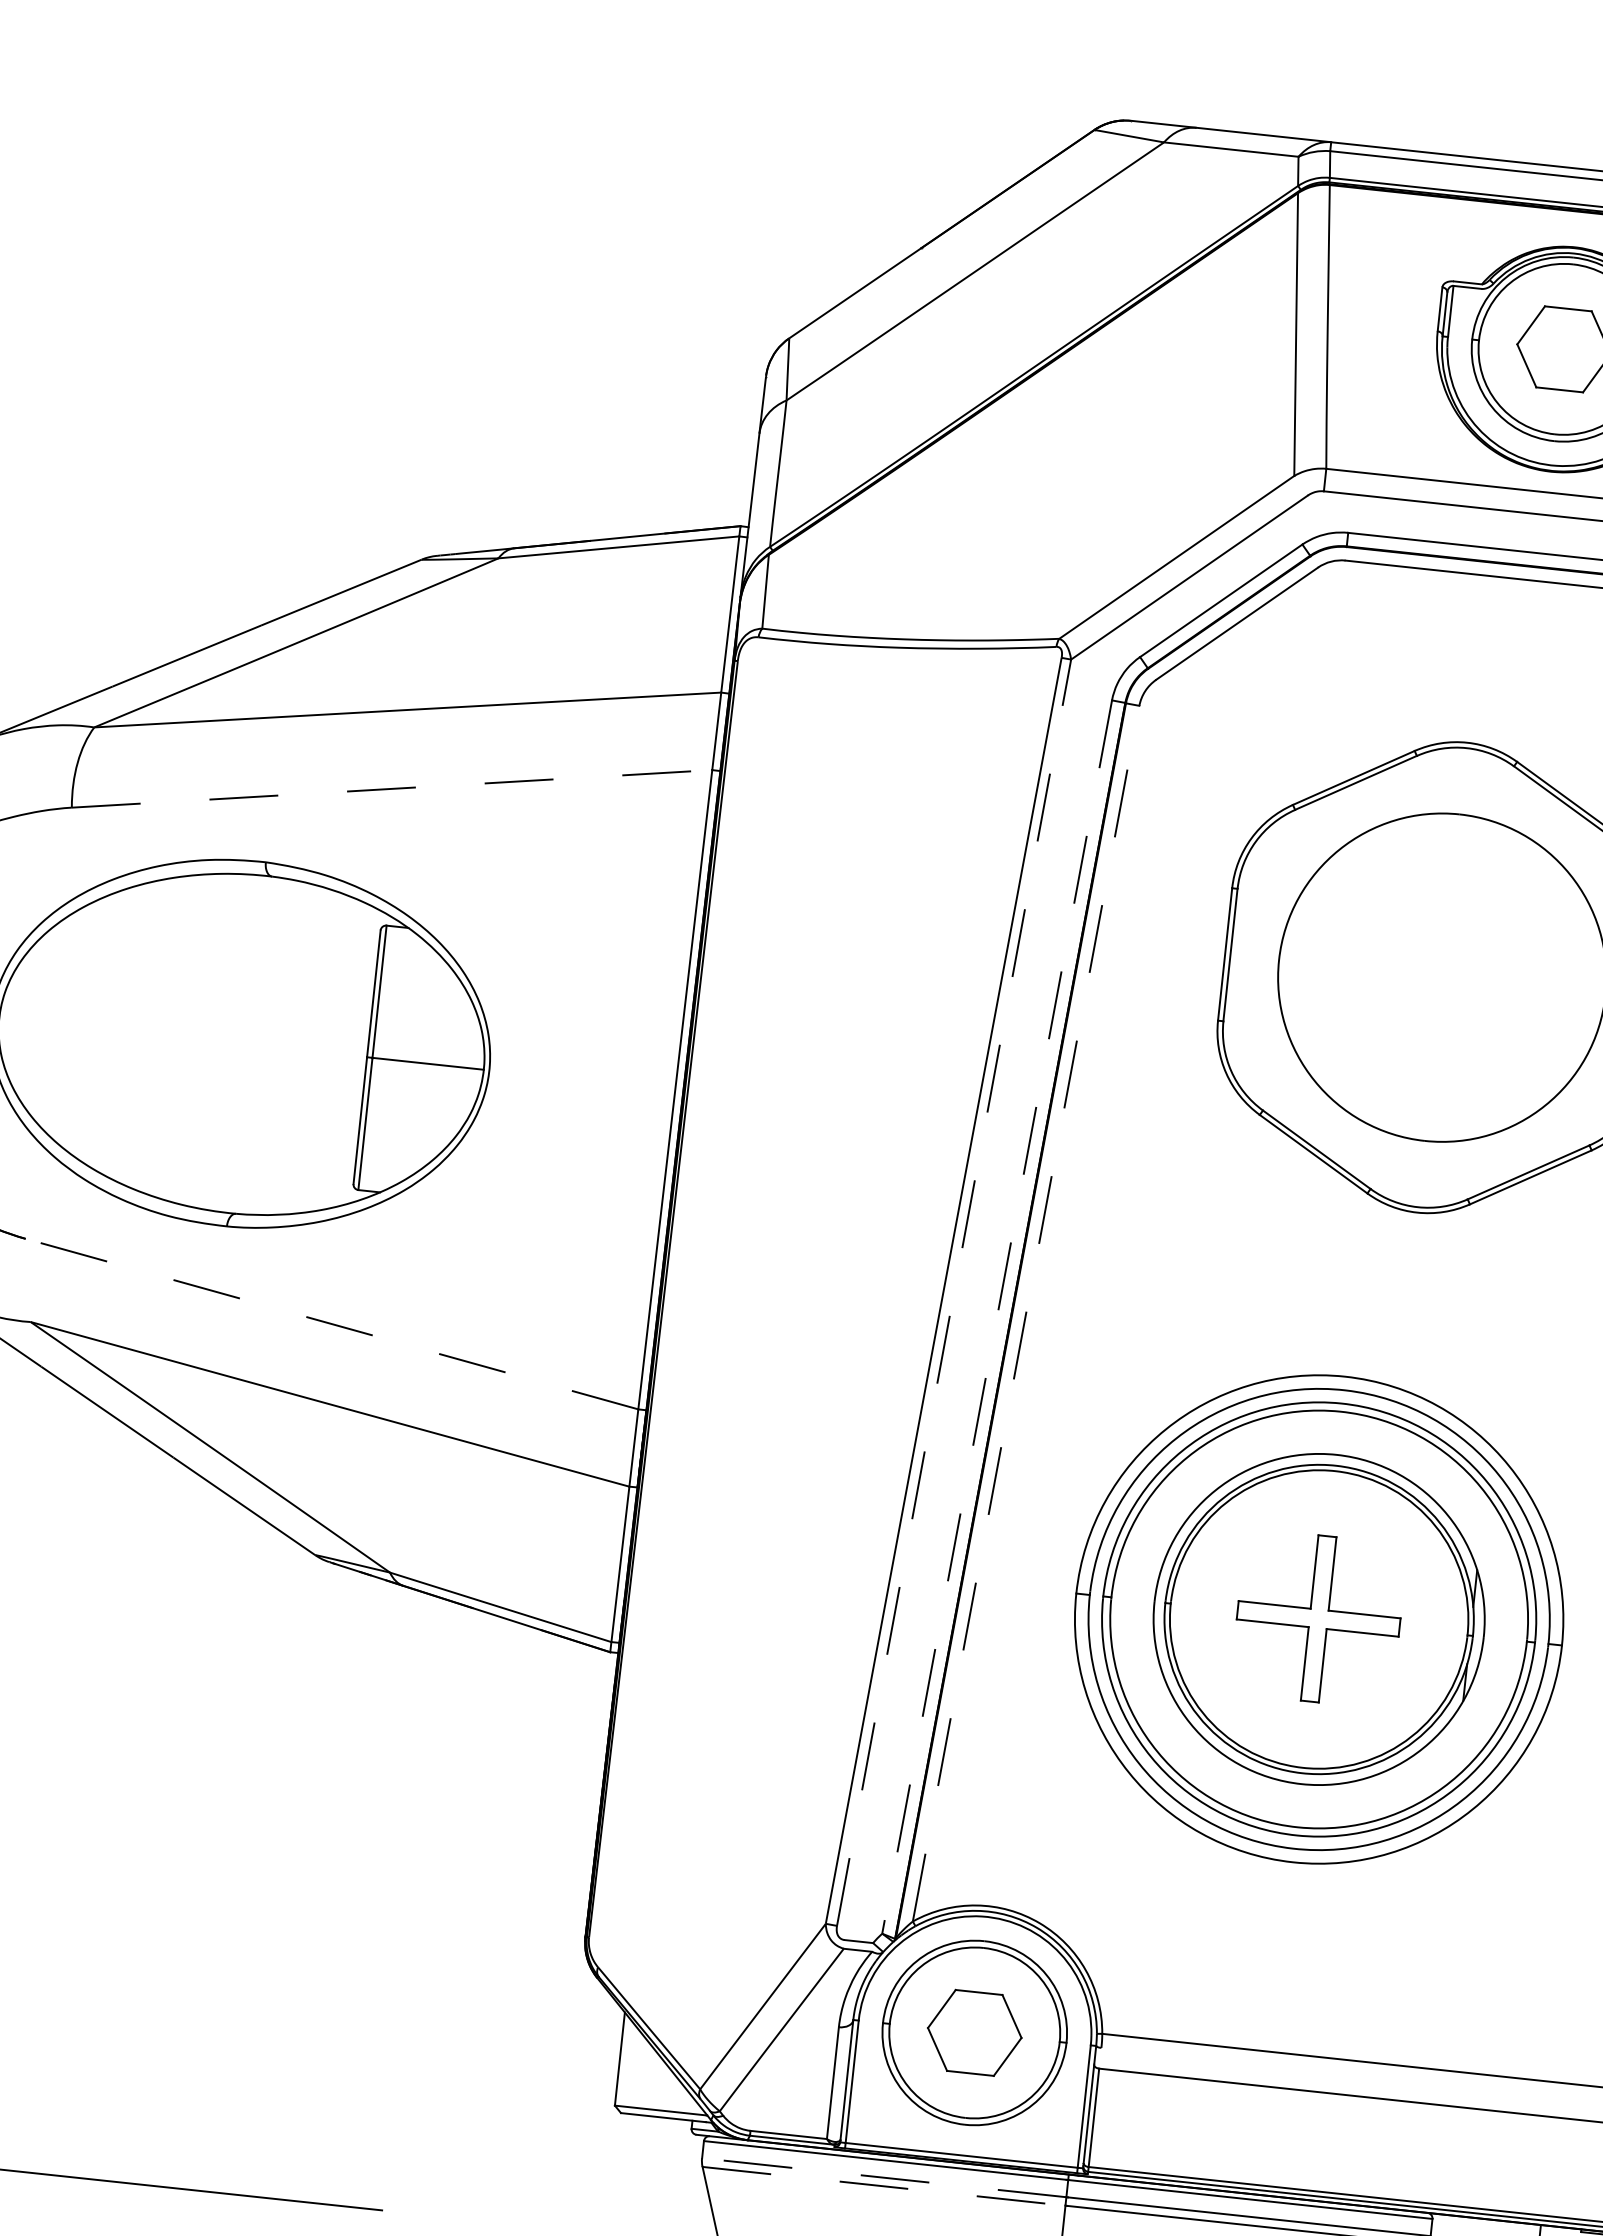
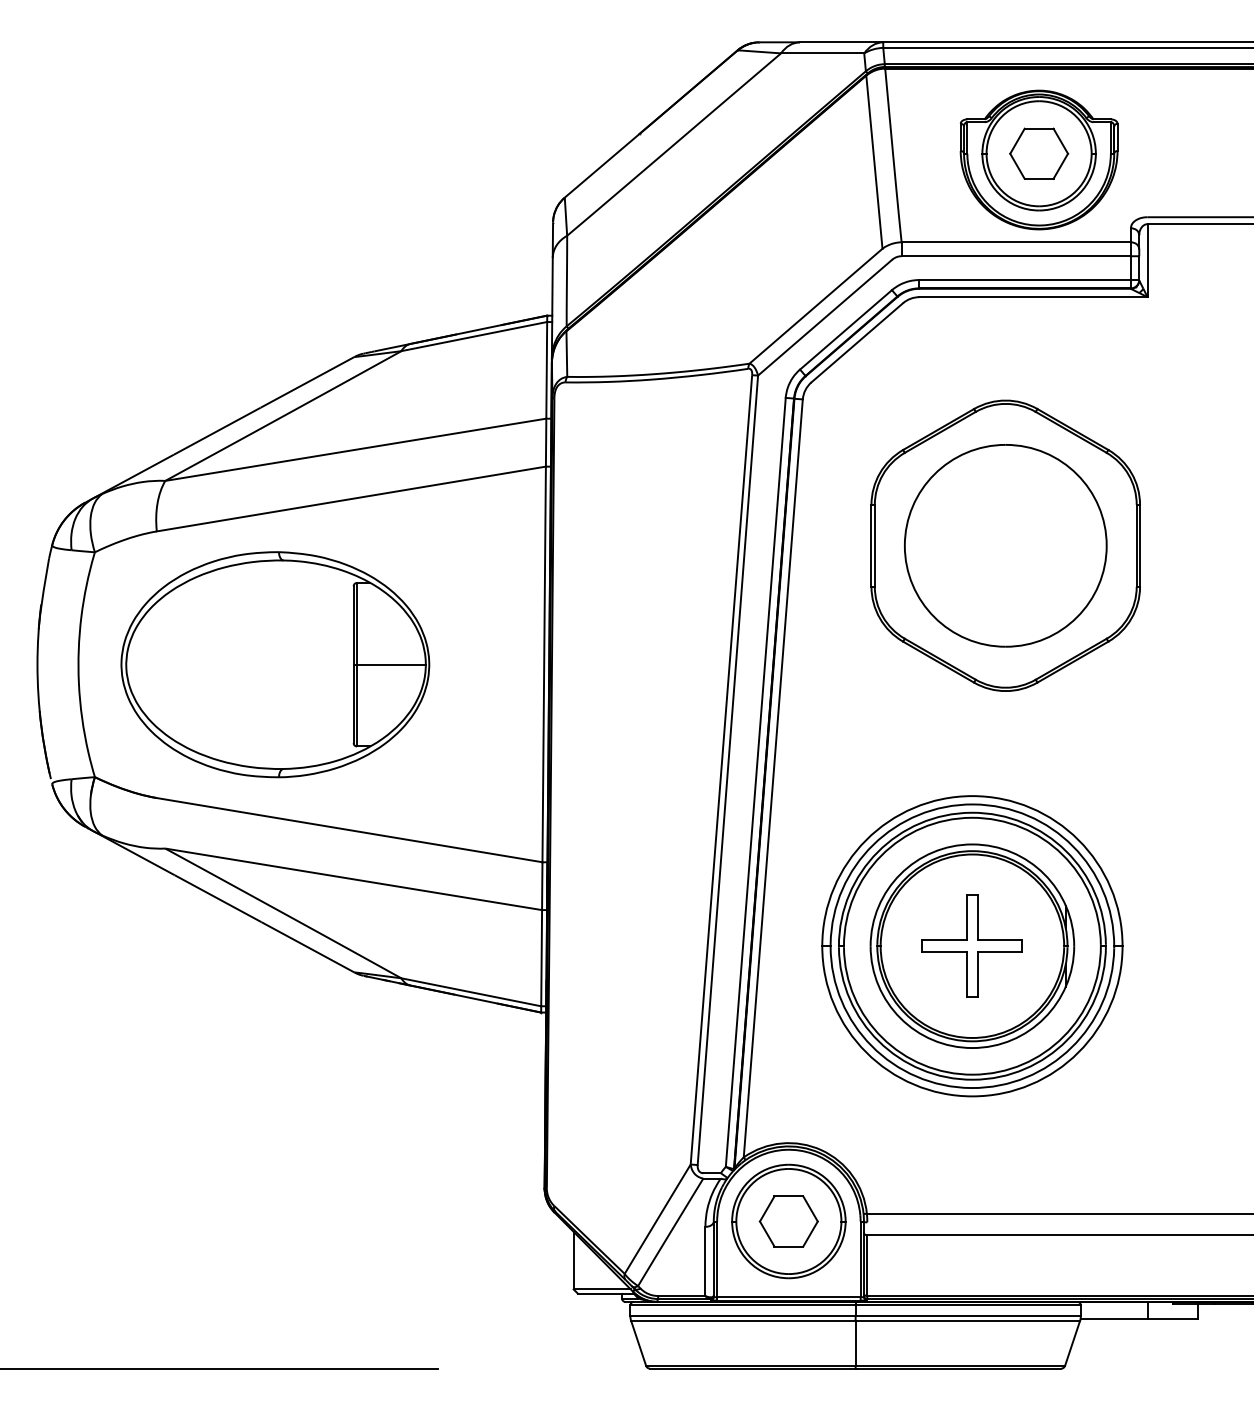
line: (392, 788) -> (351, 498), dashed -> solid
line: (953, 1292) -> (727, 770), dashed -> solid
line: (1026, 1312) -> (773, 777), dashed -> solid
line: (996, 1317) -> (755, 782), dashed -> solid
line: (331, 1324) -> (349, 830), dashed -> solid
line: (885, 2177) -> (743, 1315), dashed -> solid
line: (884, 2186) -> (743, 1321), dashed -> solid

